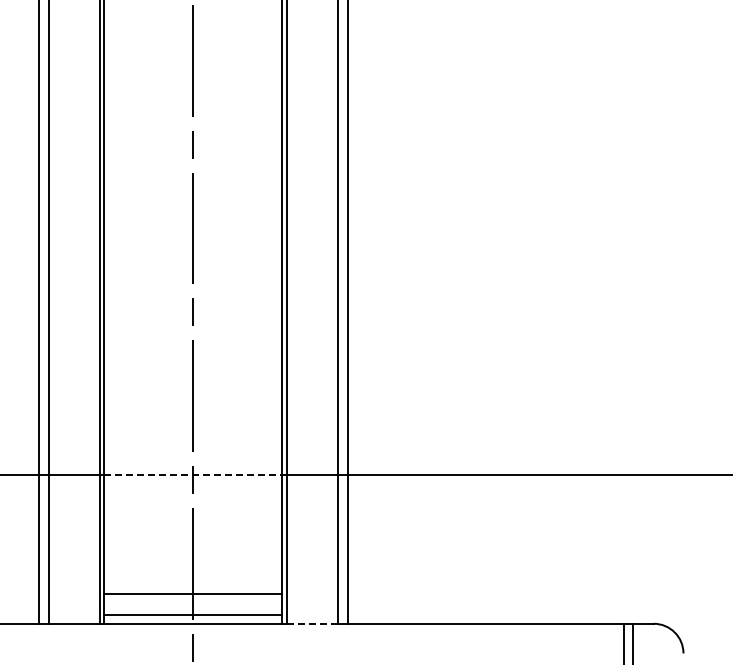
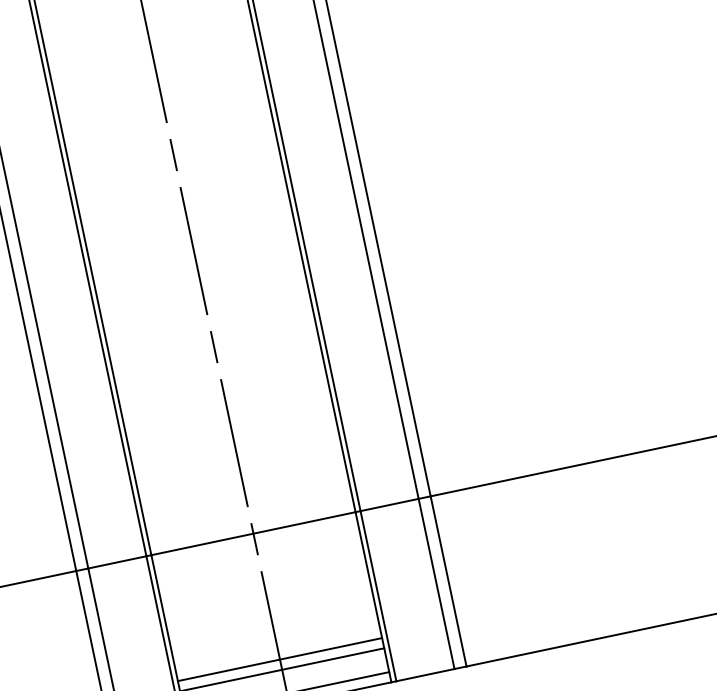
line: (193, 475) -> (253, 533), dashed -> solid
line: (193, 585) -> (280, 659), added
line: (312, 623) -> (425, 674), dashed -> solid

